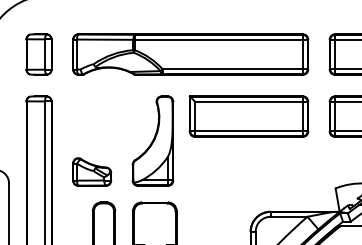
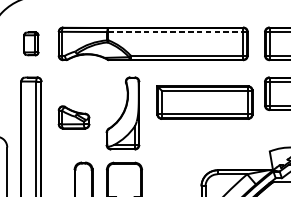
line: (218, 39) -> (175, 31), solid -> dashed
part: (38, 54) -> (30, 43), size x0.7
part: (248, 116) -> (204, 102), moved
part: (92, 171) -> (74, 116), moved

